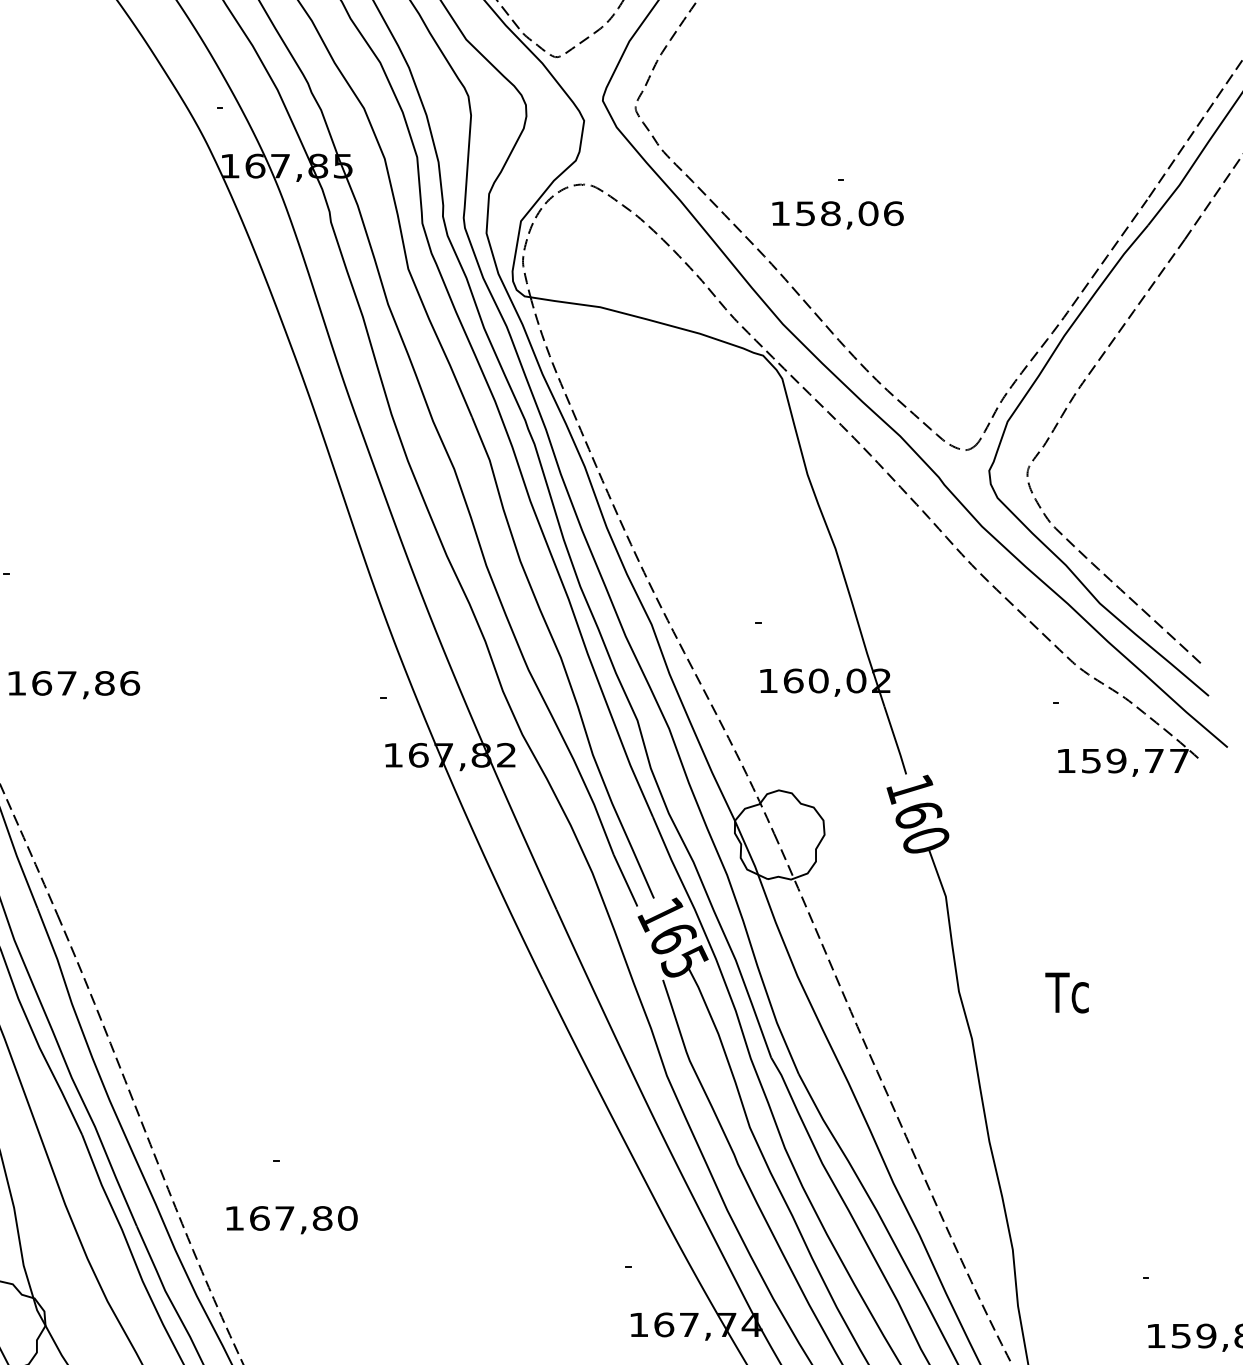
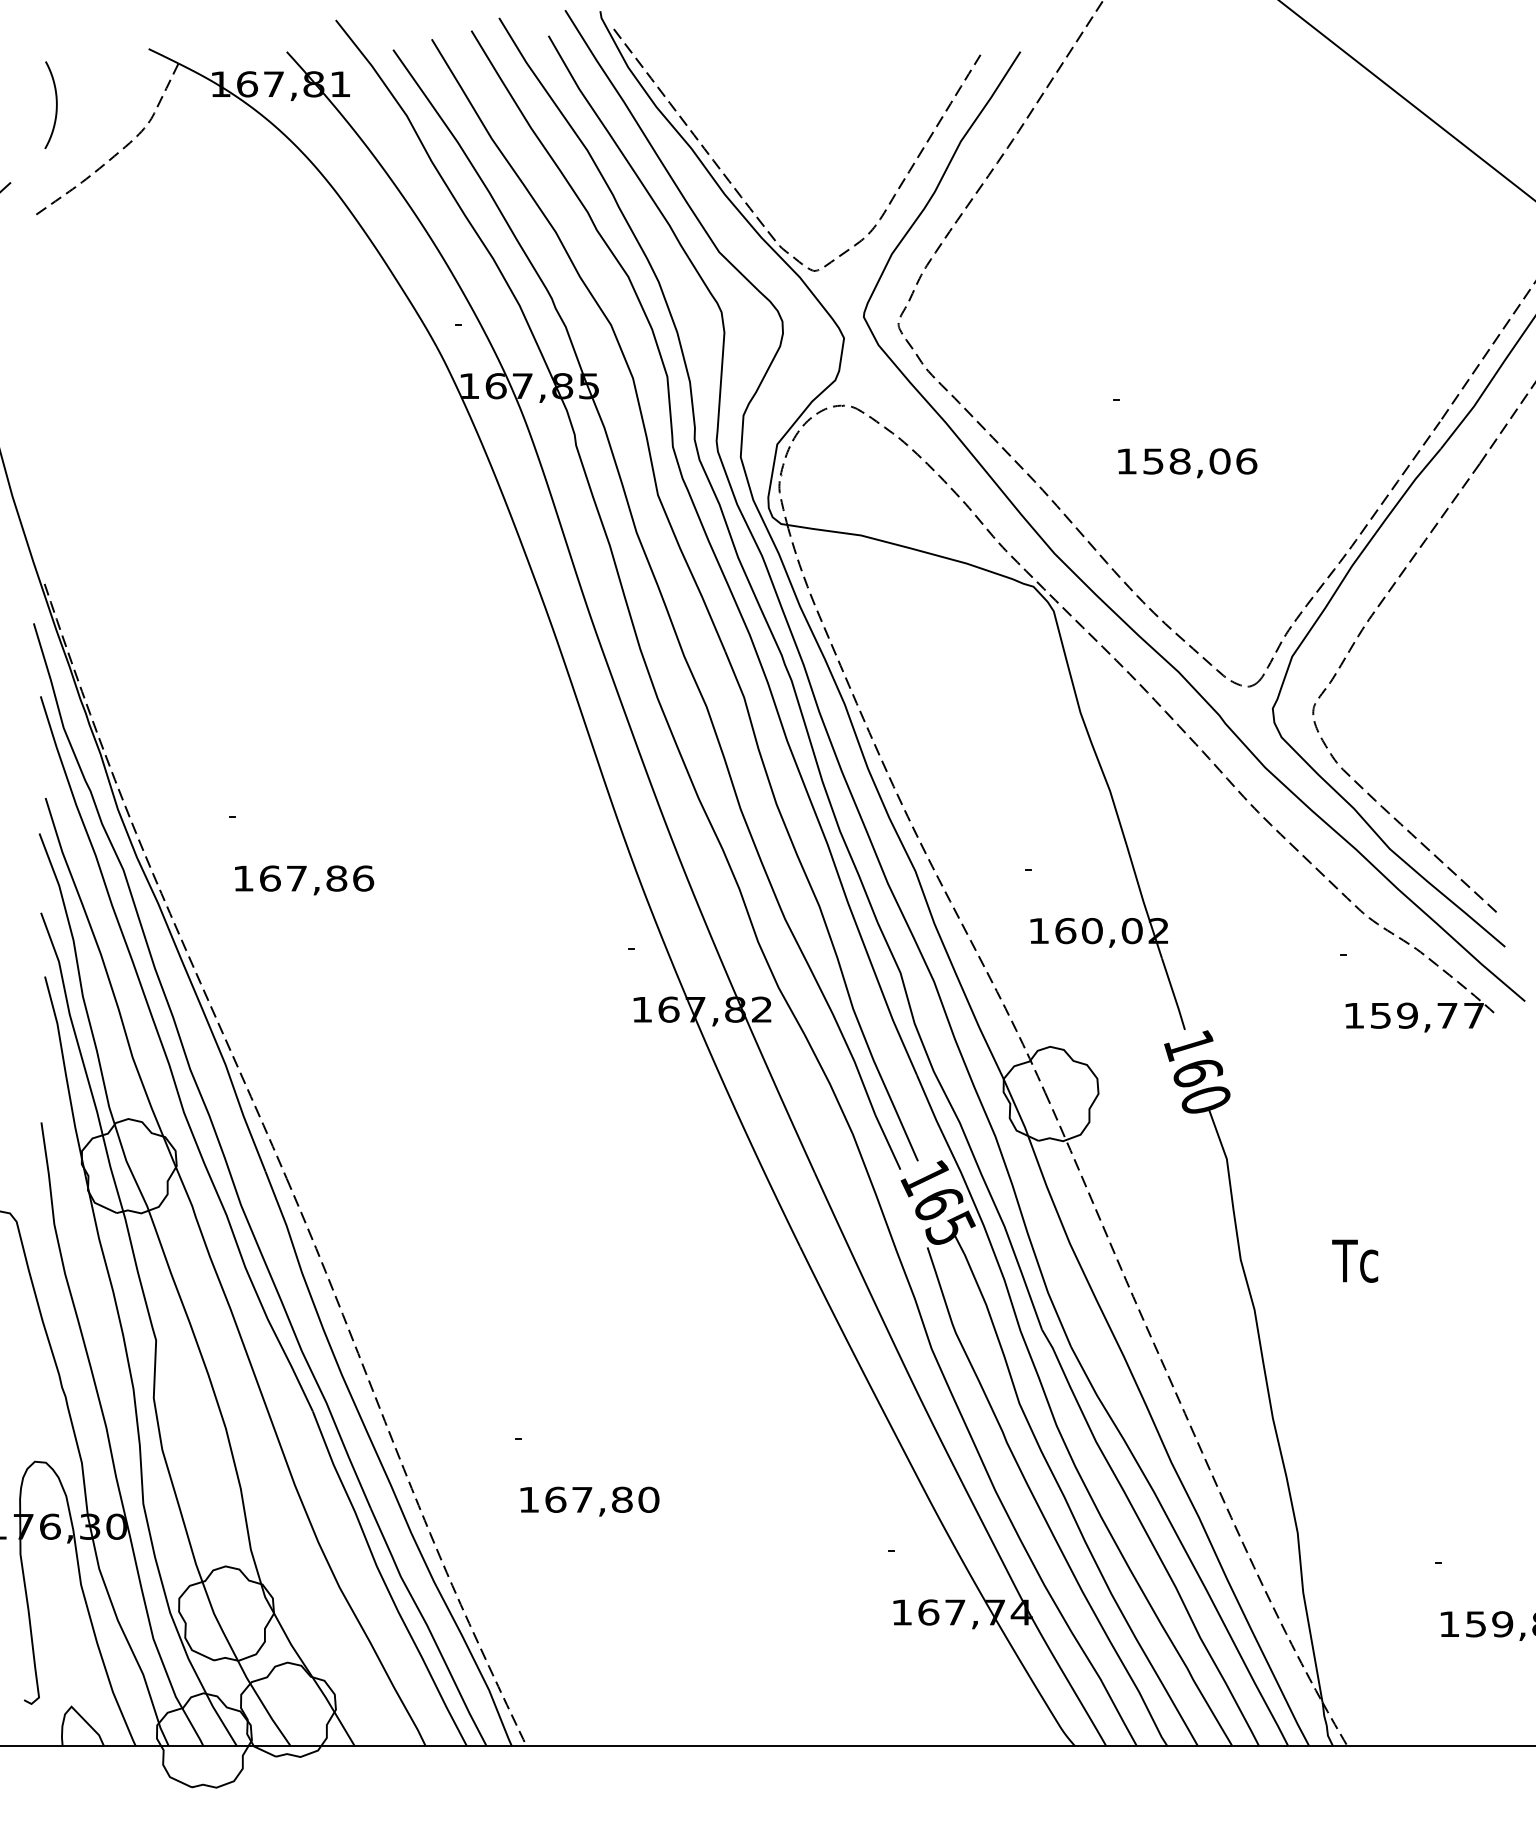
text: (837, 215) -> (1187, 463), moved
text: (74, 685) -> (304, 880), moved
text: (291, 1220) -> (589, 1501), moved

